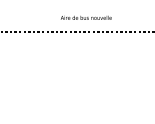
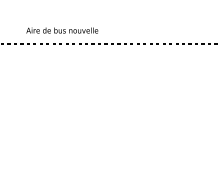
text: (85, 17) -> (61, 30), moved

